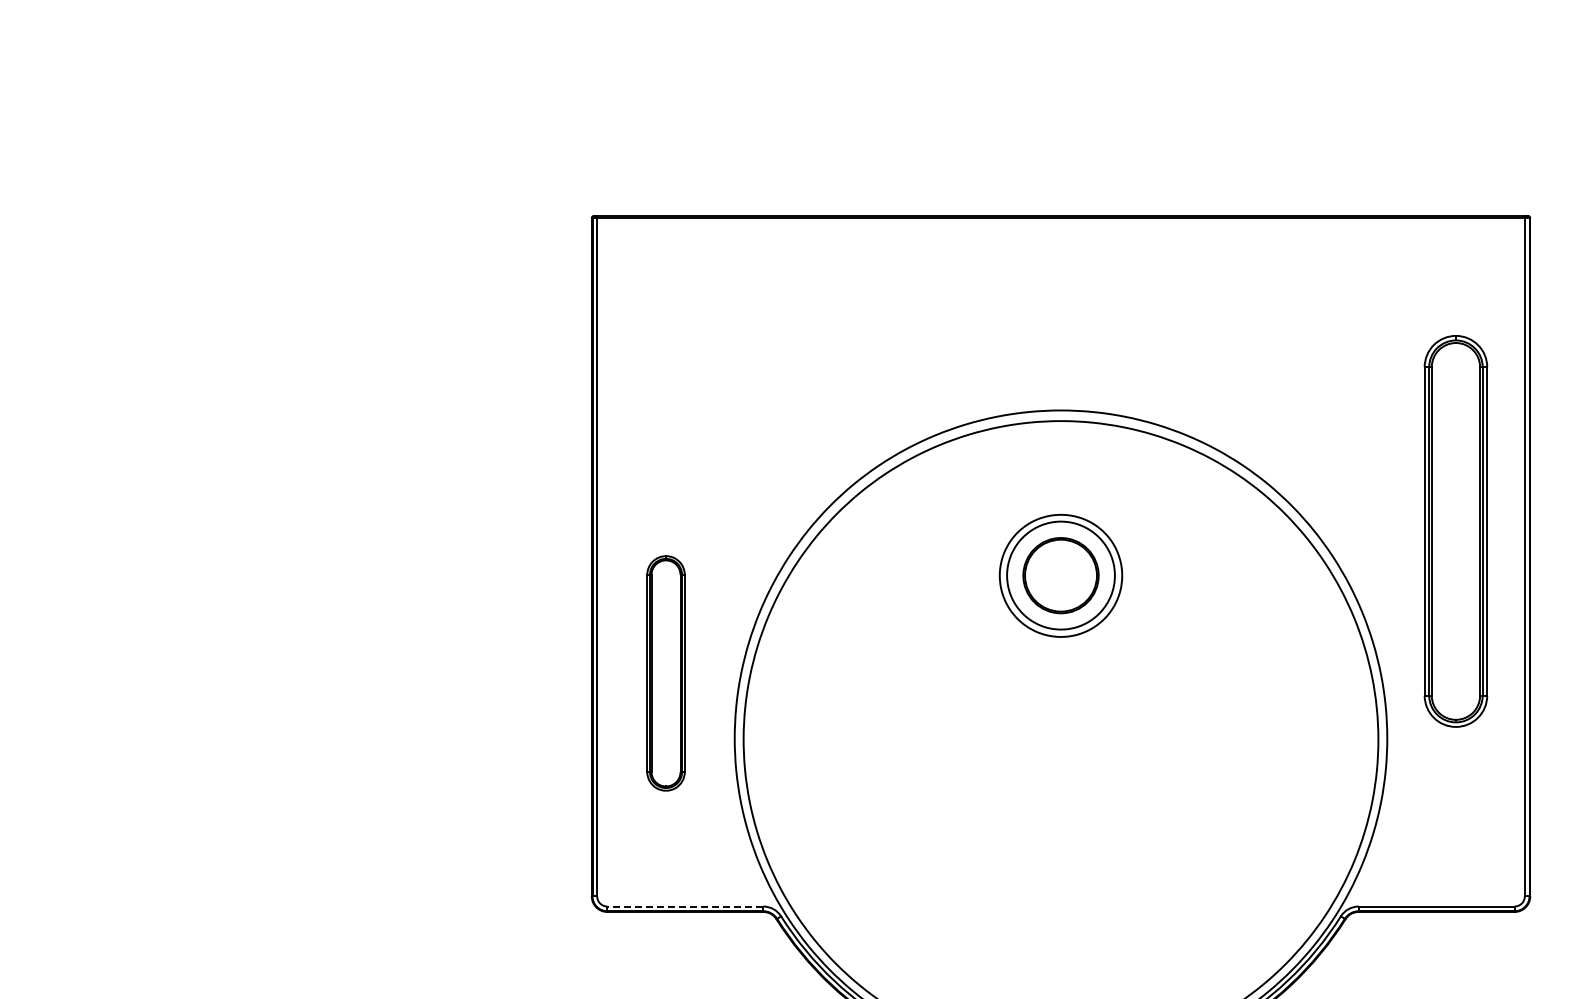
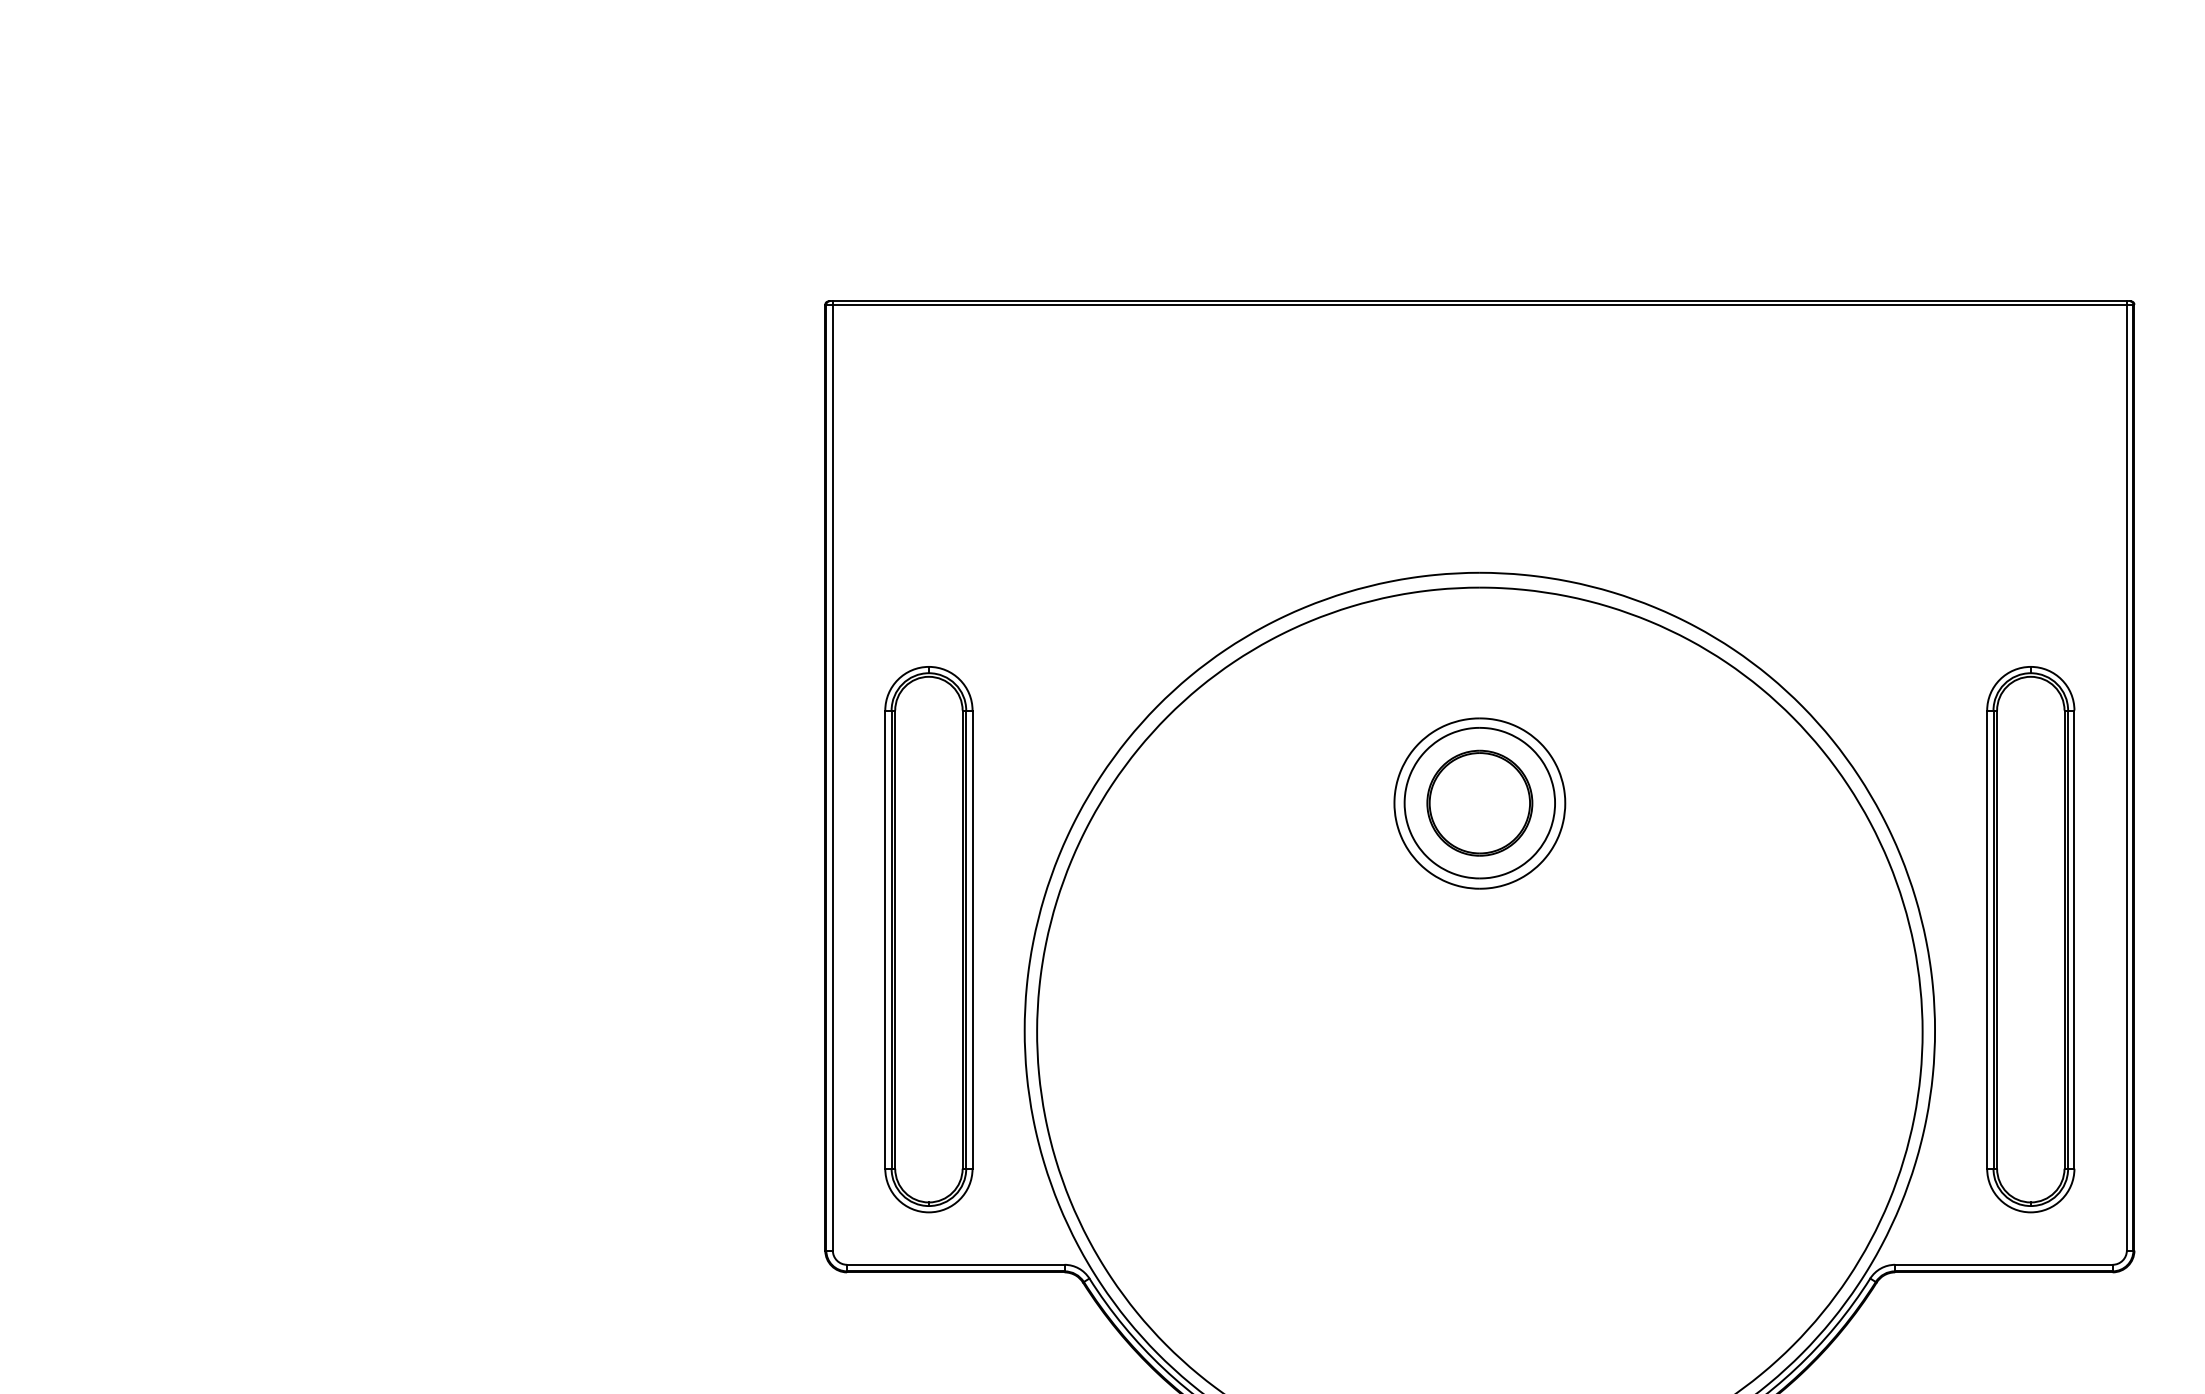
part: (1455, 531) -> (2030, 939), moved
part: (665, 673) -> (928, 939), size x1.67
line: (685, 906) -> (956, 1264), dashed -> solid

